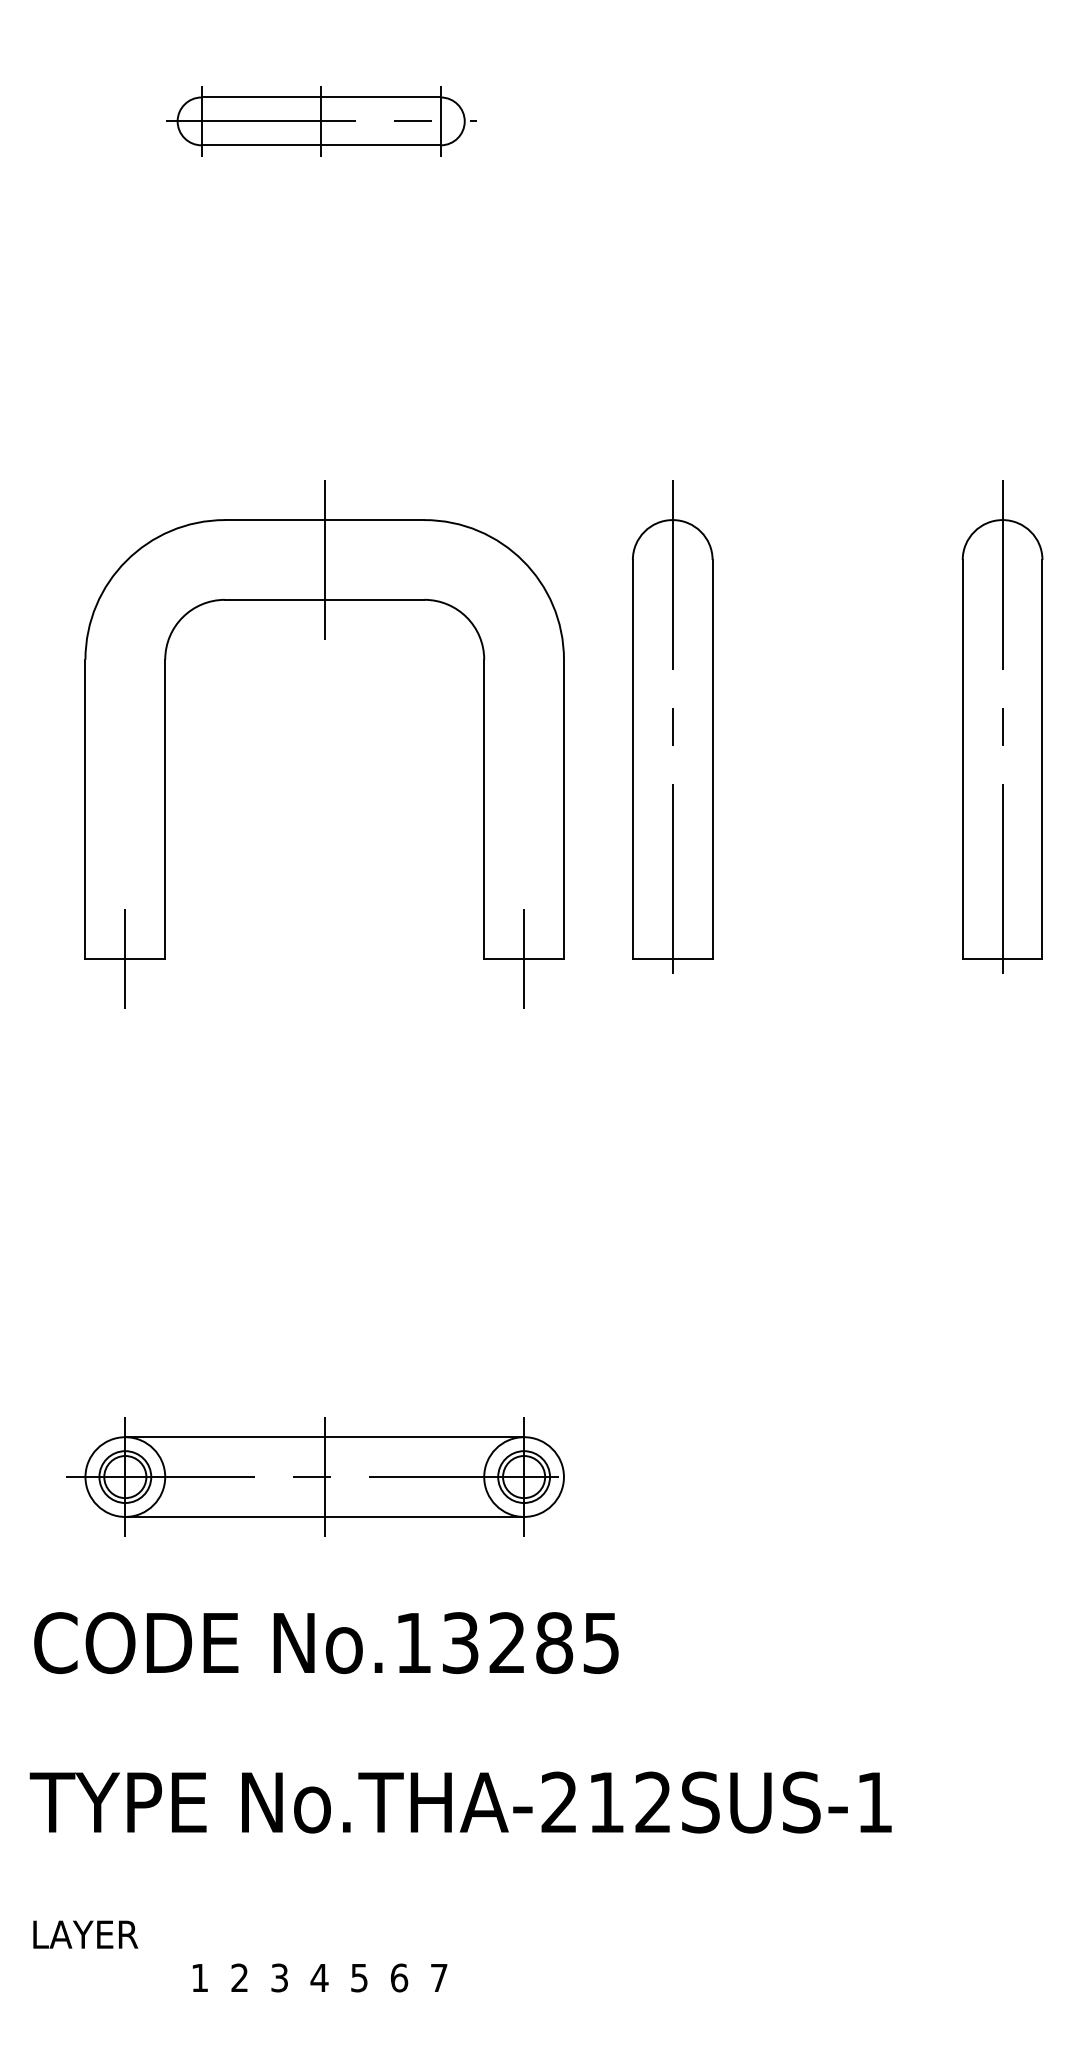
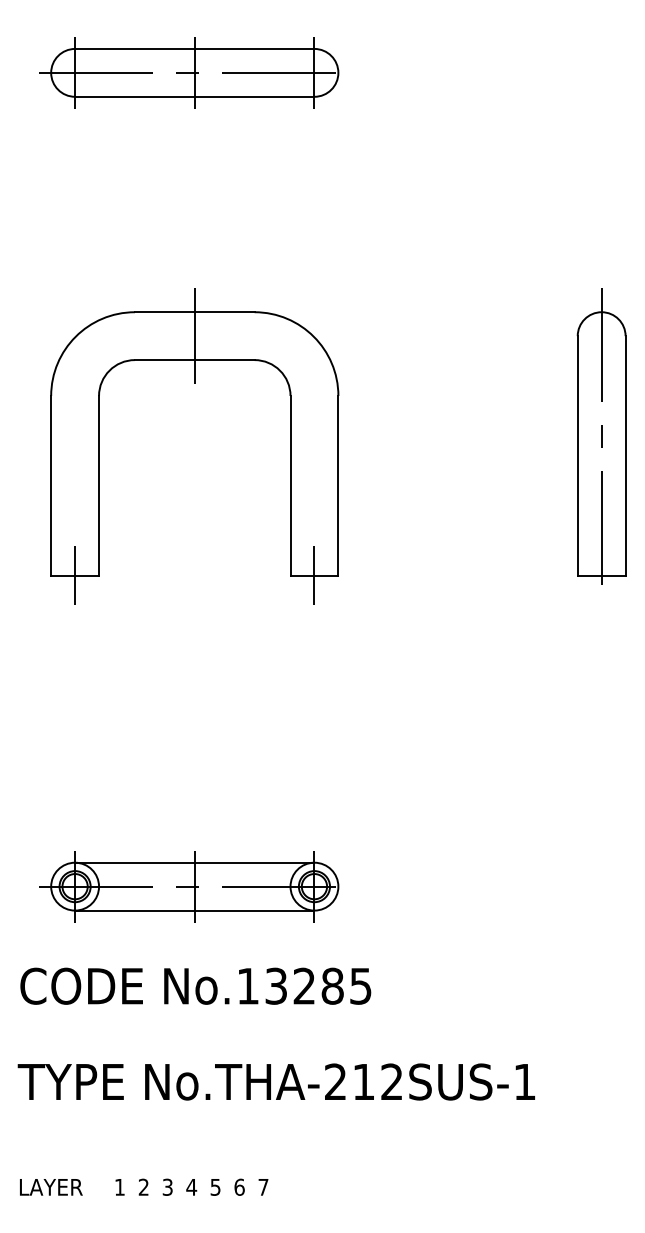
part: (315, 120) -> (189, 72), size x1.67
part: (672, 727) -> (403, 436), removed
text: (86, 1934) -> (51, 1187), moved

